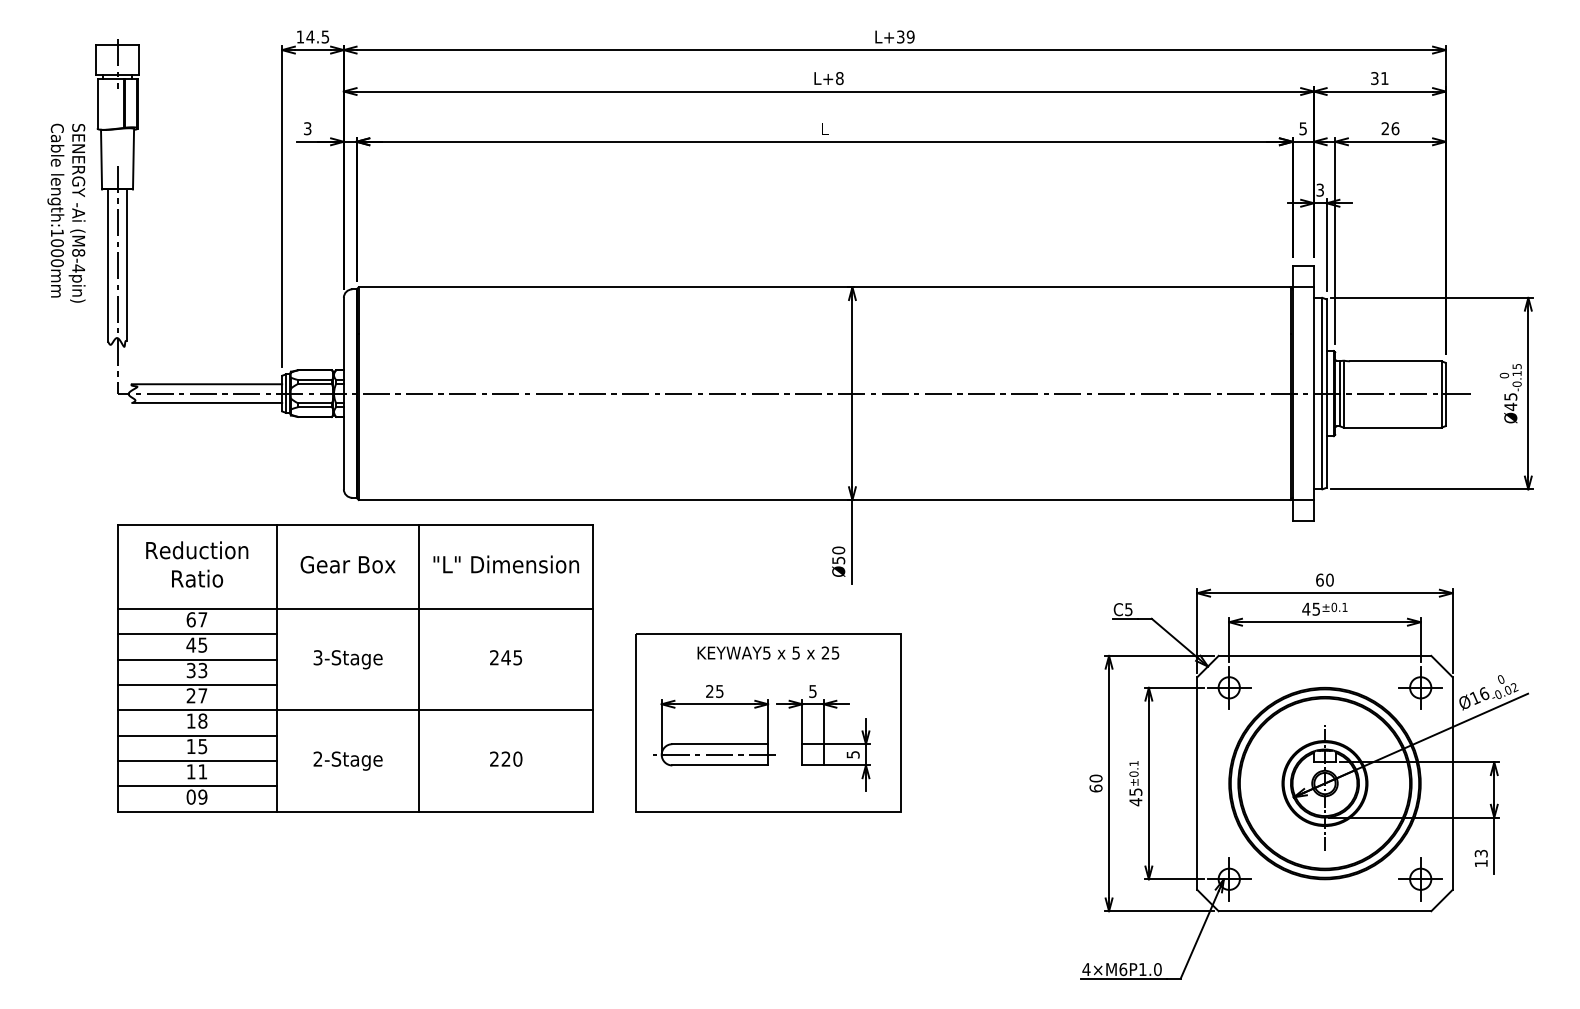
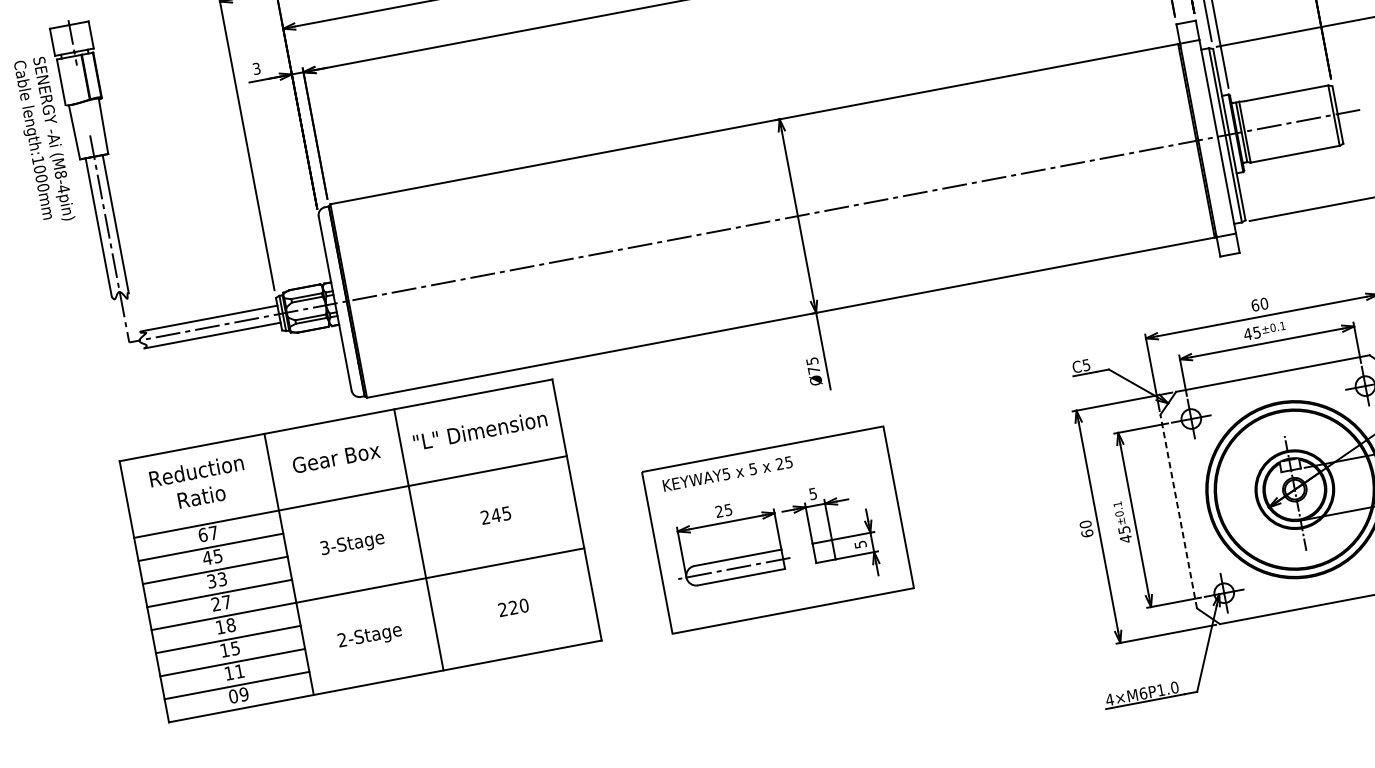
text: (66, 212) -> (42, 140), moved
text: (838, 555) -> (813, 365), Ø50 -> Ø75
text: (768, 652) -> (727, 473), moved
part: (355, 668) -> (360, 551), moved
line: (1197, 783) -> (1178, 511), solid -> dashed

